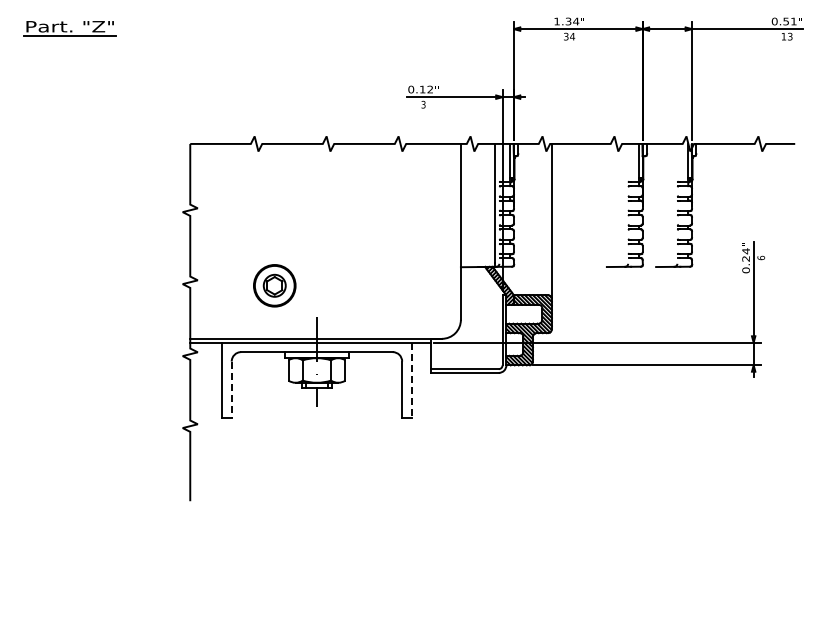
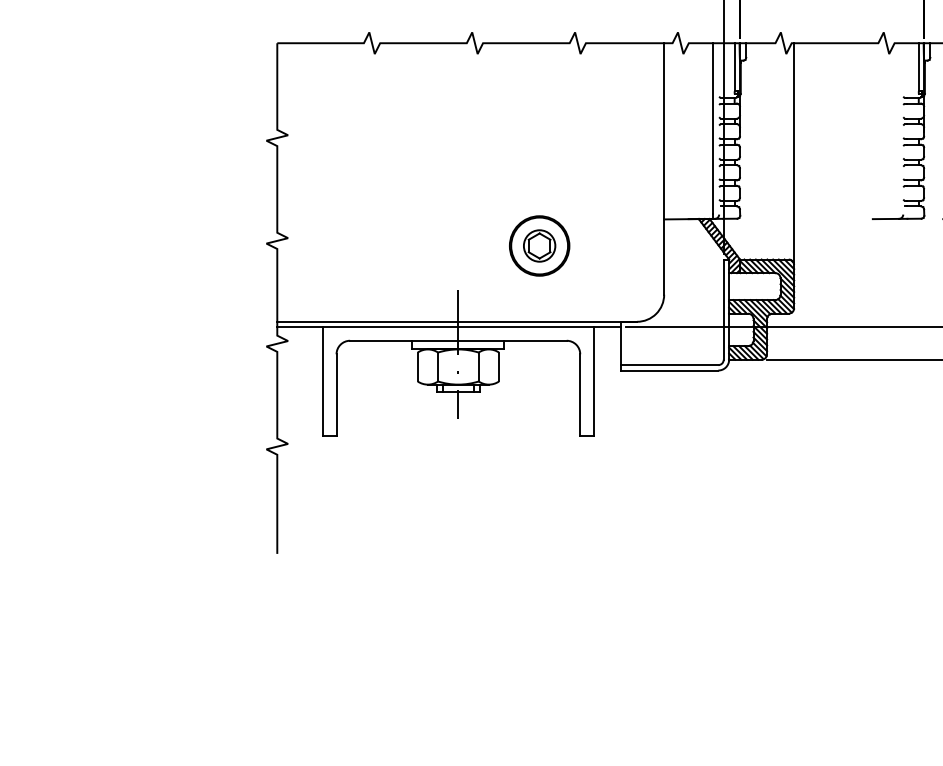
part: (274, 285) -> (539, 245), moved
line: (411, 380) -> (593, 381), dashed -> solid
line: (231, 390) -> (336, 395), dashed -> solid

